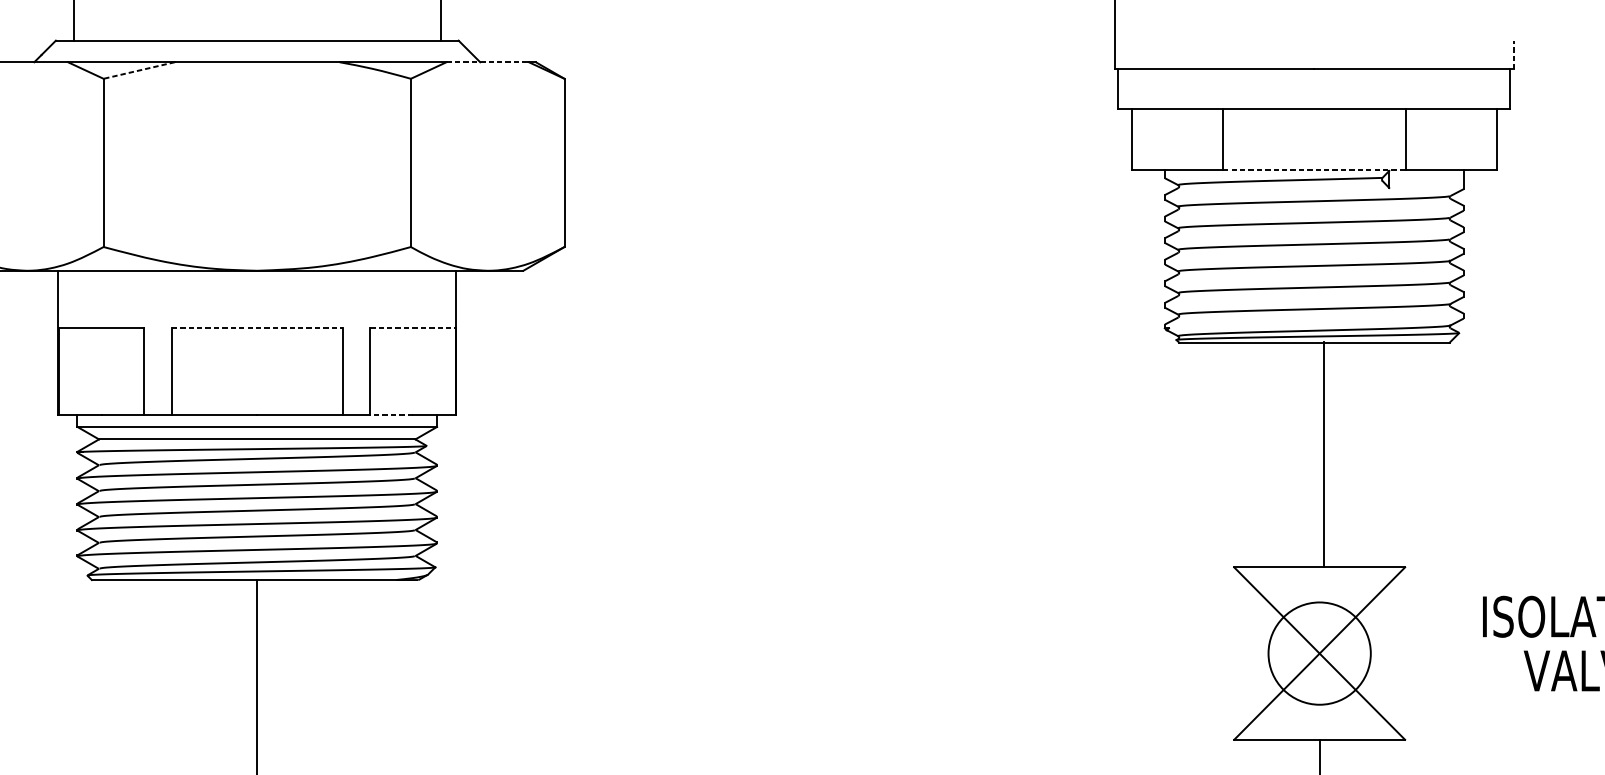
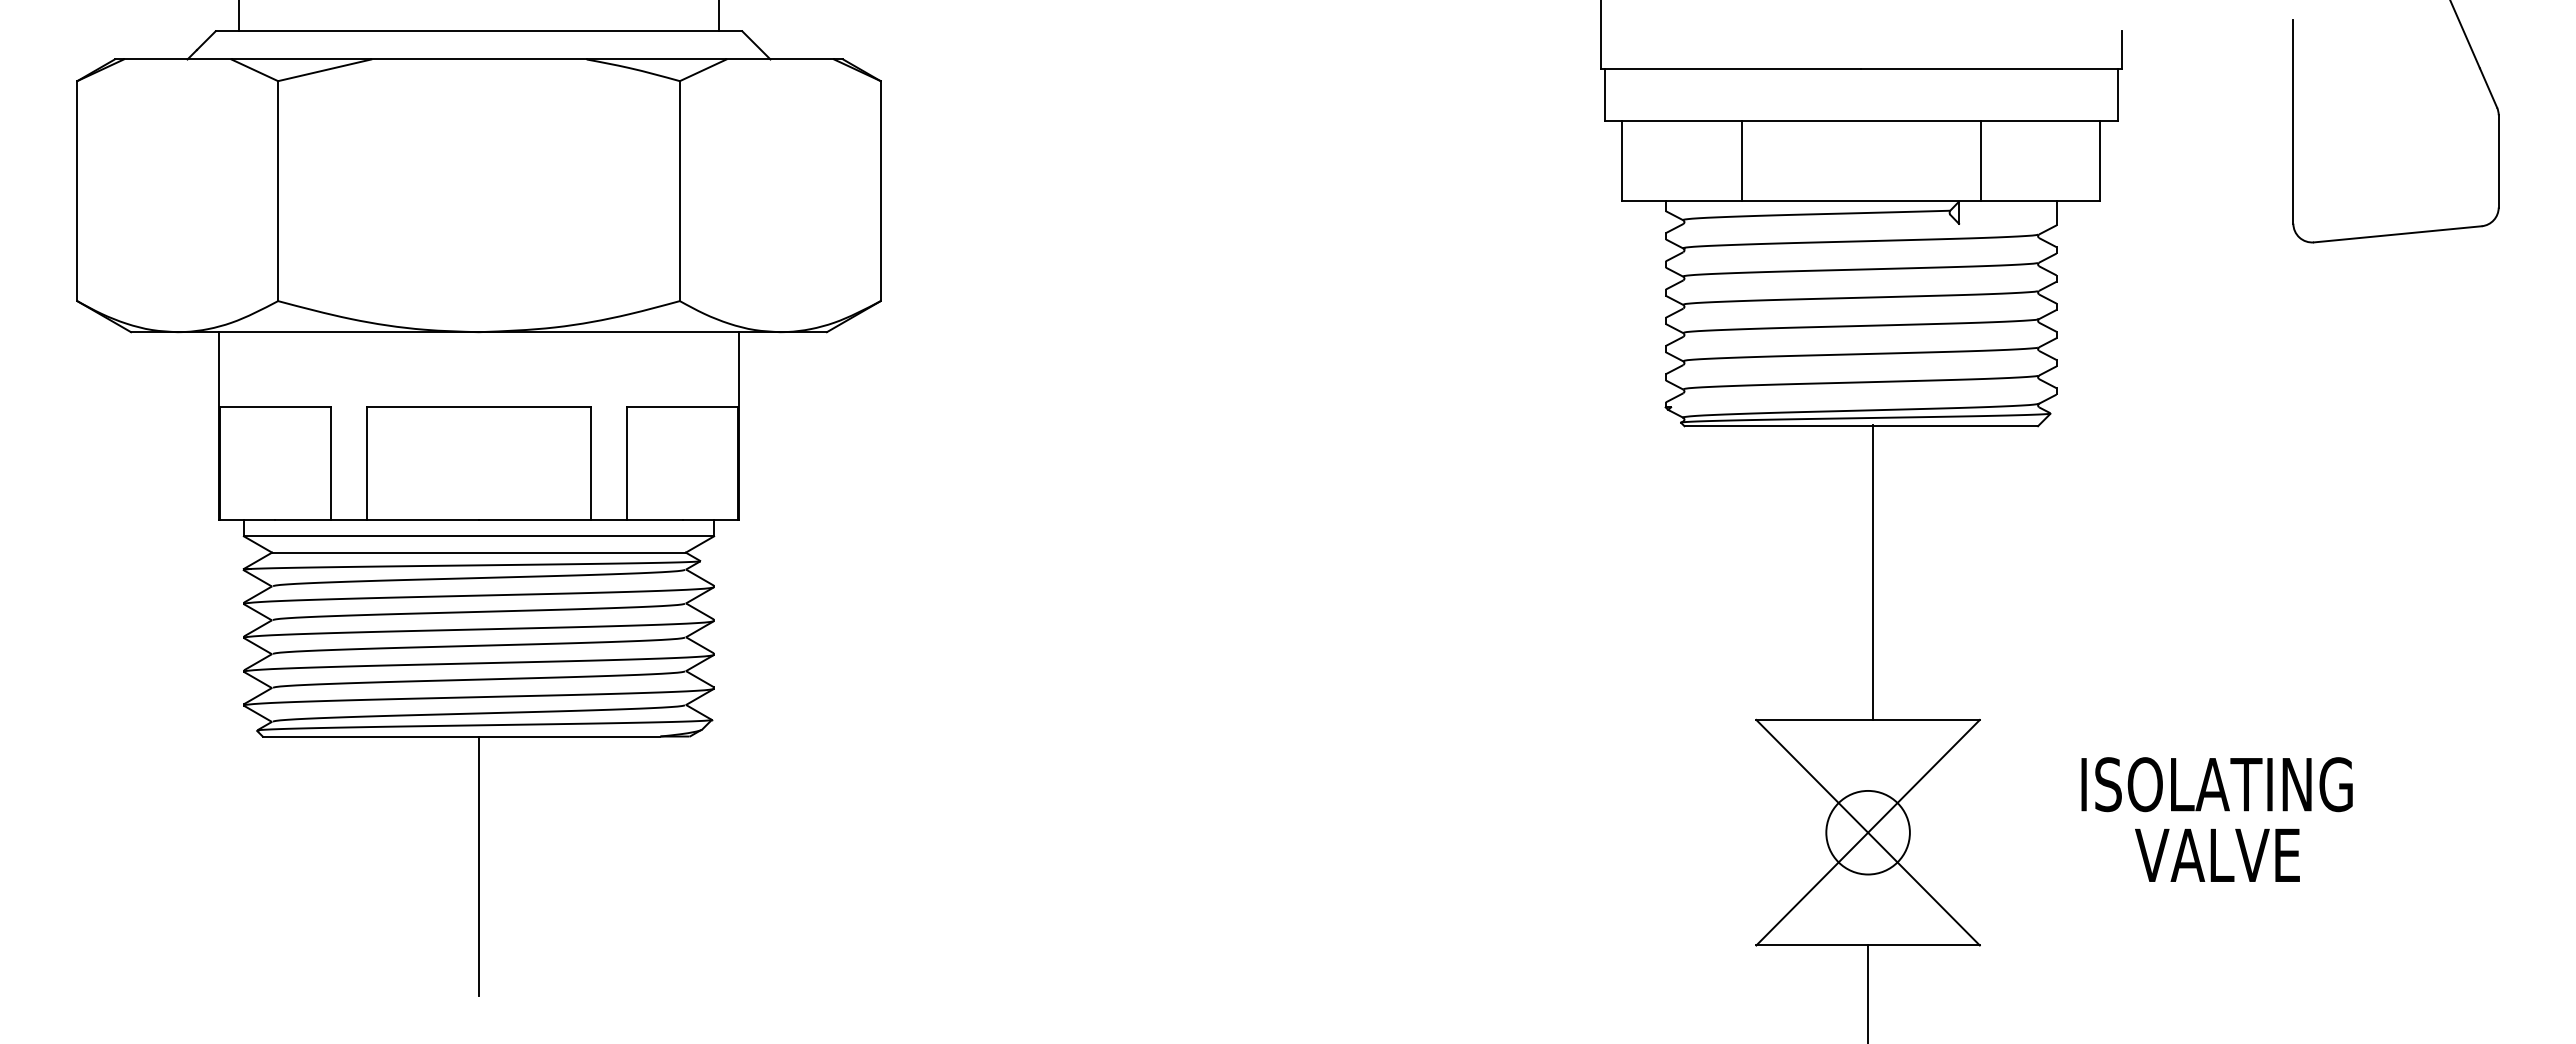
line: (1513, 55) -> (2121, 50), dashed -> solid
line: (487, 62) -> (780, 59), dashed -> solid
line: (139, 70) -> (324, 70), dashed -> solid
line: (1314, 170) -> (1861, 200), dashed -> solid
line: (257, 328) -> (479, 407), dashed -> solid
line: (412, 328) -> (682, 407), dashed -> solid
line: (391, 414) -> (654, 520), dashed -> solid
circle: (1319, 653) -> (1867, 832), size x0.62

